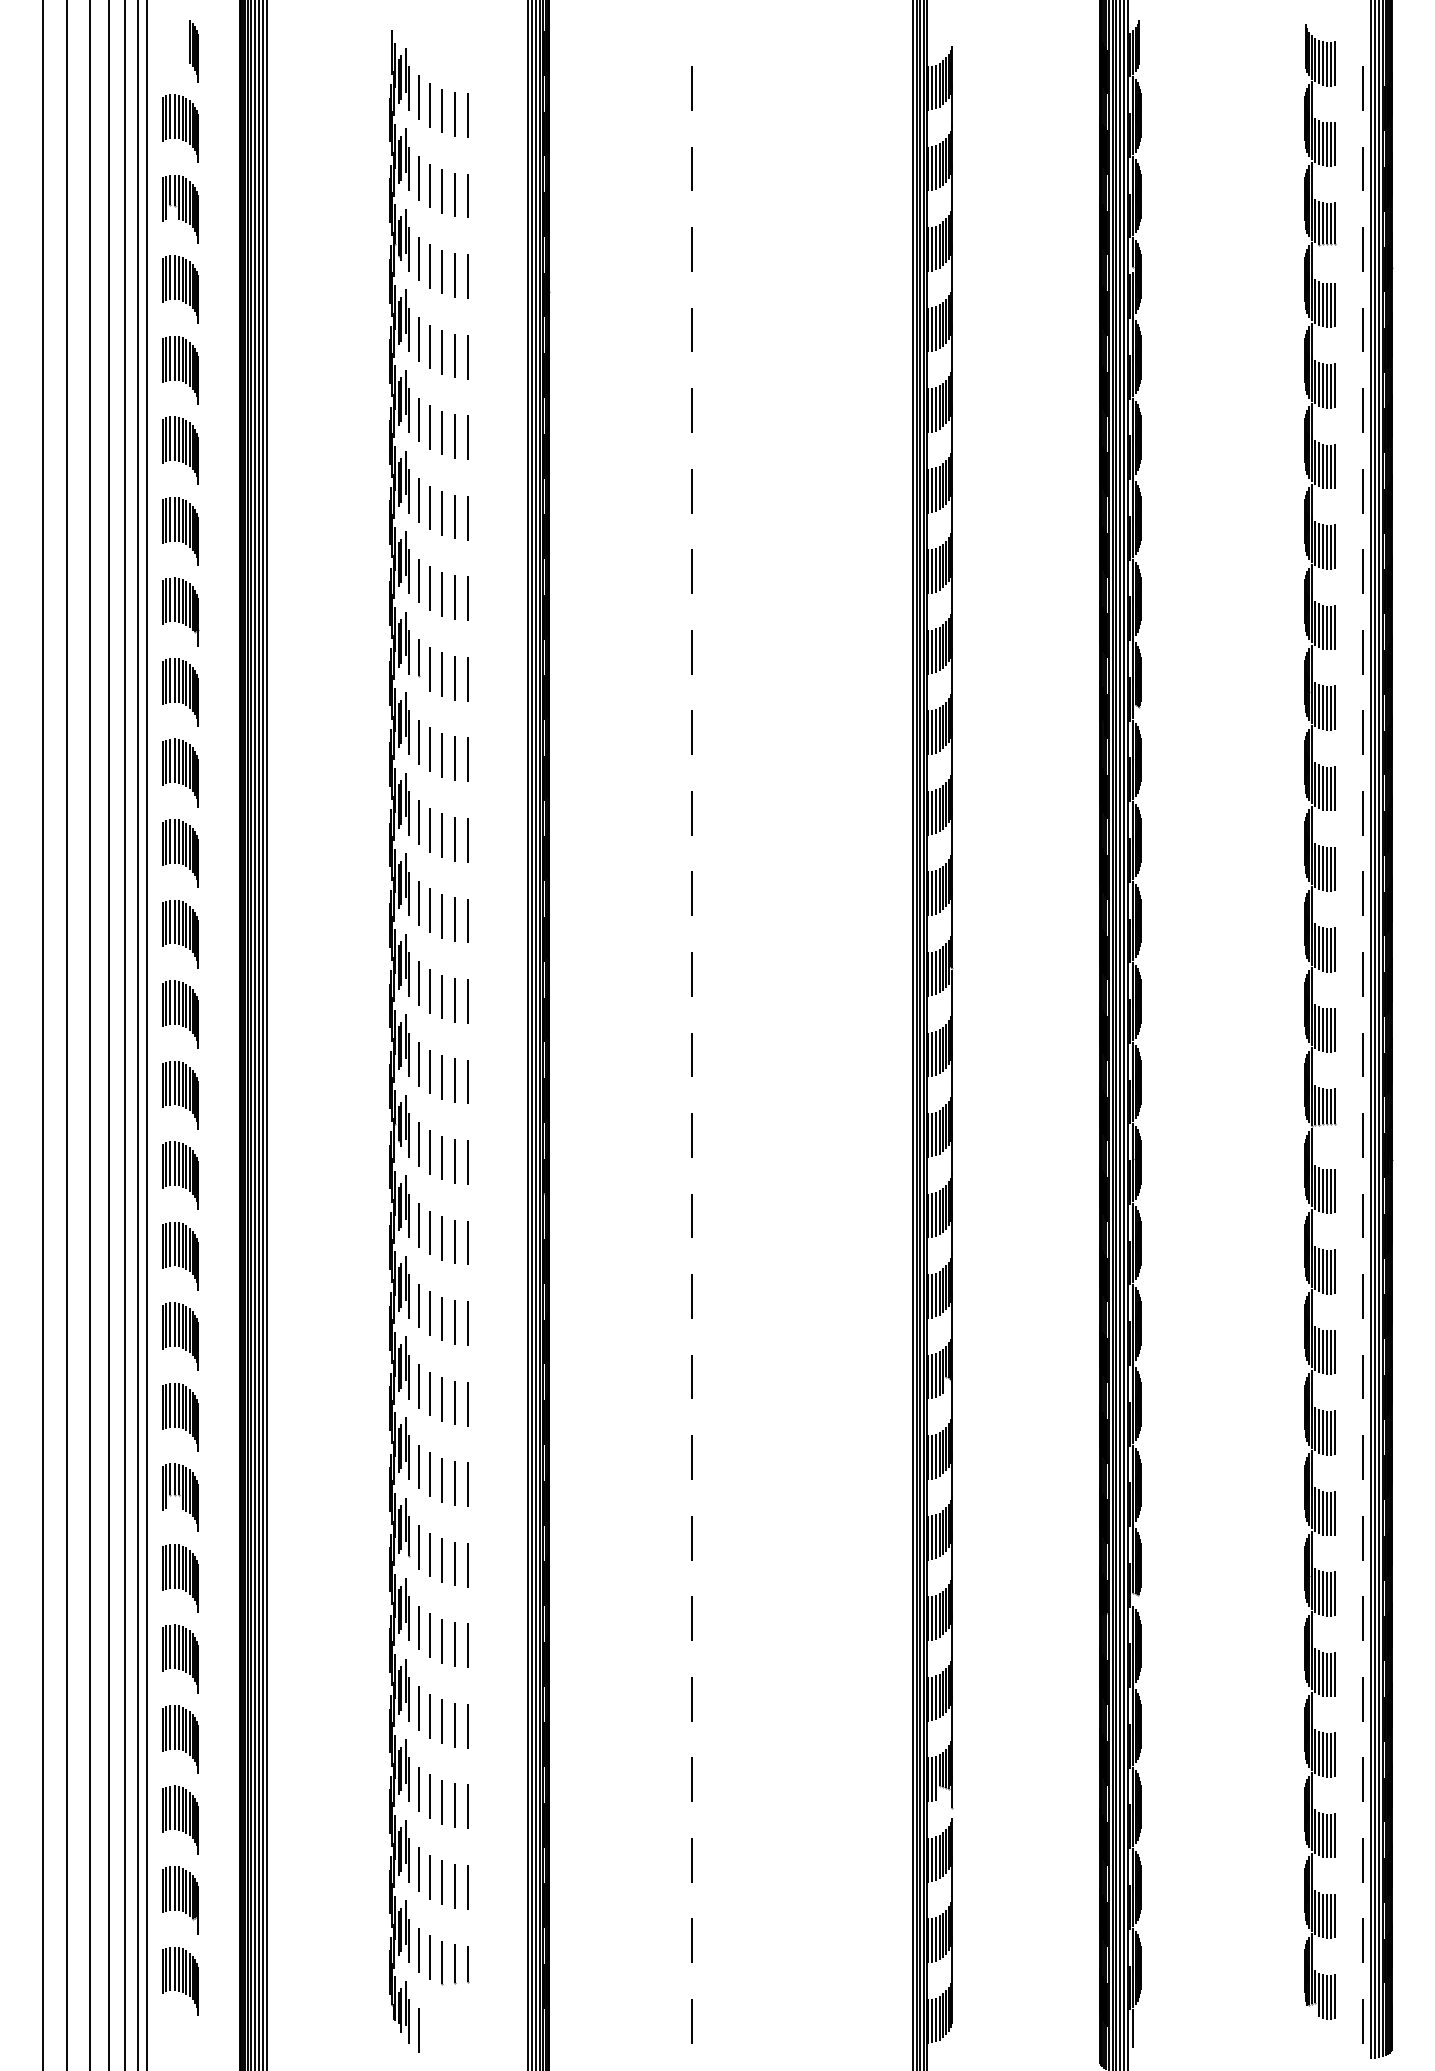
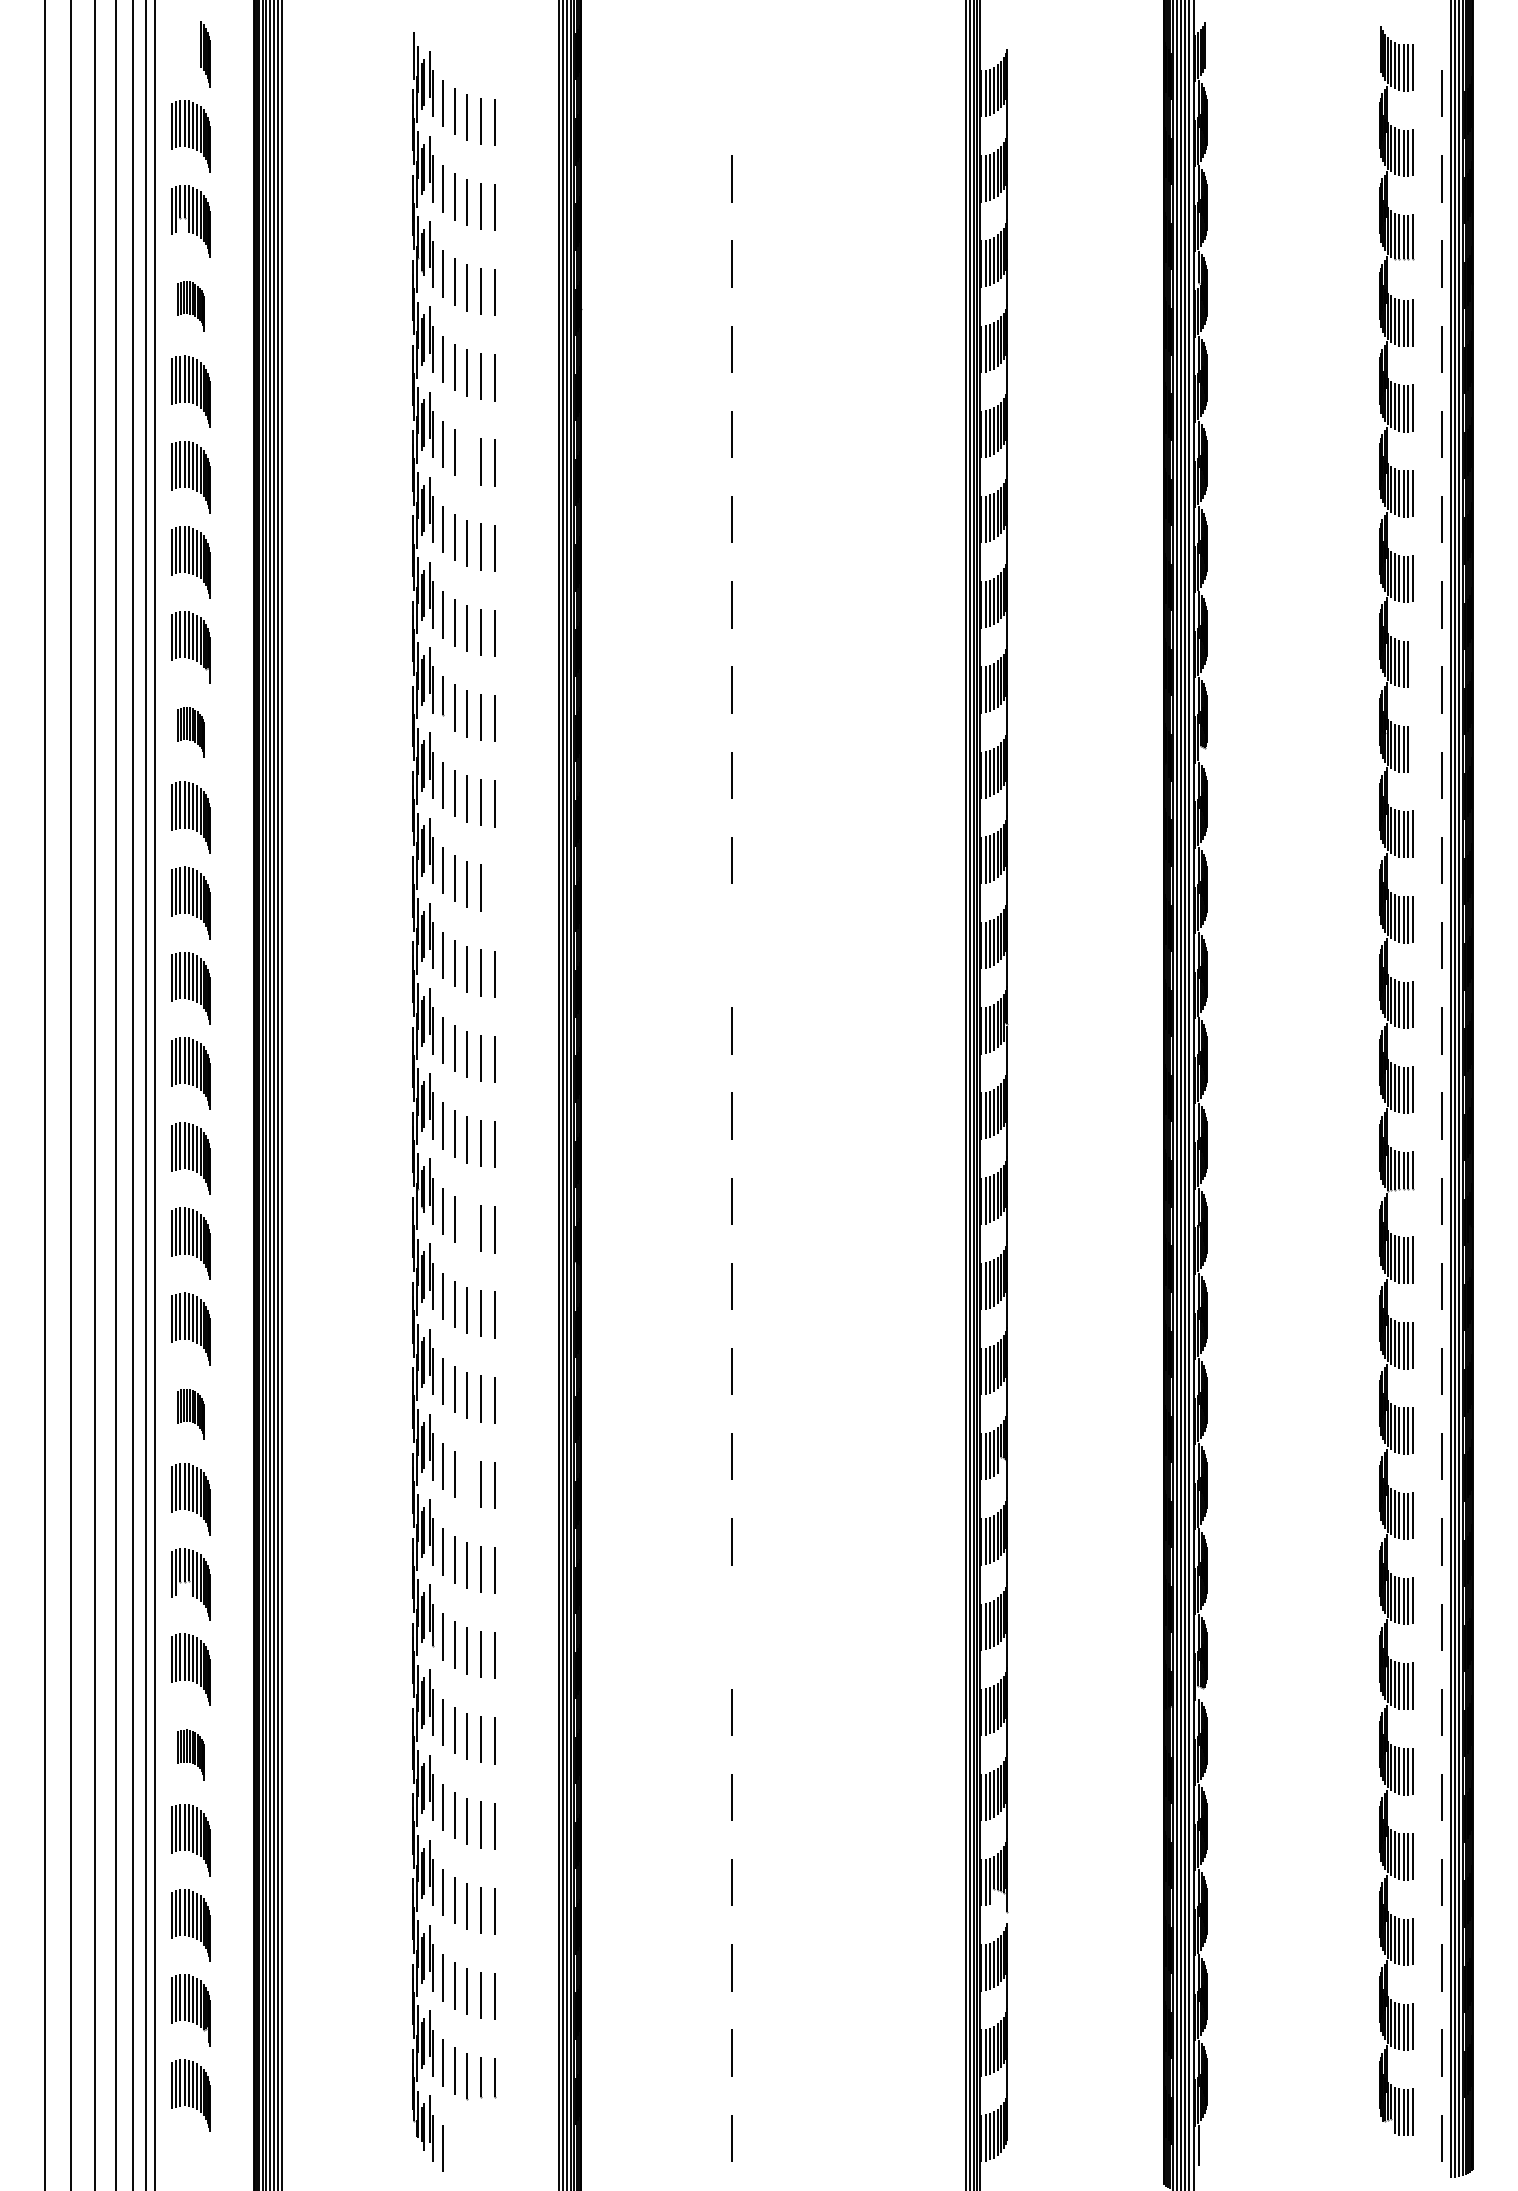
line: (692, 88) -> (732, 93), removed
part: (180, 289) -> (190, 306), size x0.7
line: (441, 433) -> (467, 458), removed
line: (1335, 627) -> (1412, 663), removed
part: (180, 692) -> (190, 732), size x0.7
line: (1335, 707) -> (1412, 748), removed
line: (467, 839) -> (494, 888), removed
line: (692, 893) -> (732, 945), removed
line: (441, 1157) -> (467, 1224), removed
part: (180, 1337) -> (190, 1414), size x0.7
line: (440, 1399) -> (466, 1480), removed
line: (692, 1537) -> (732, 1626), removed
part: (180, 1658) -> (190, 1754), size x0.7

